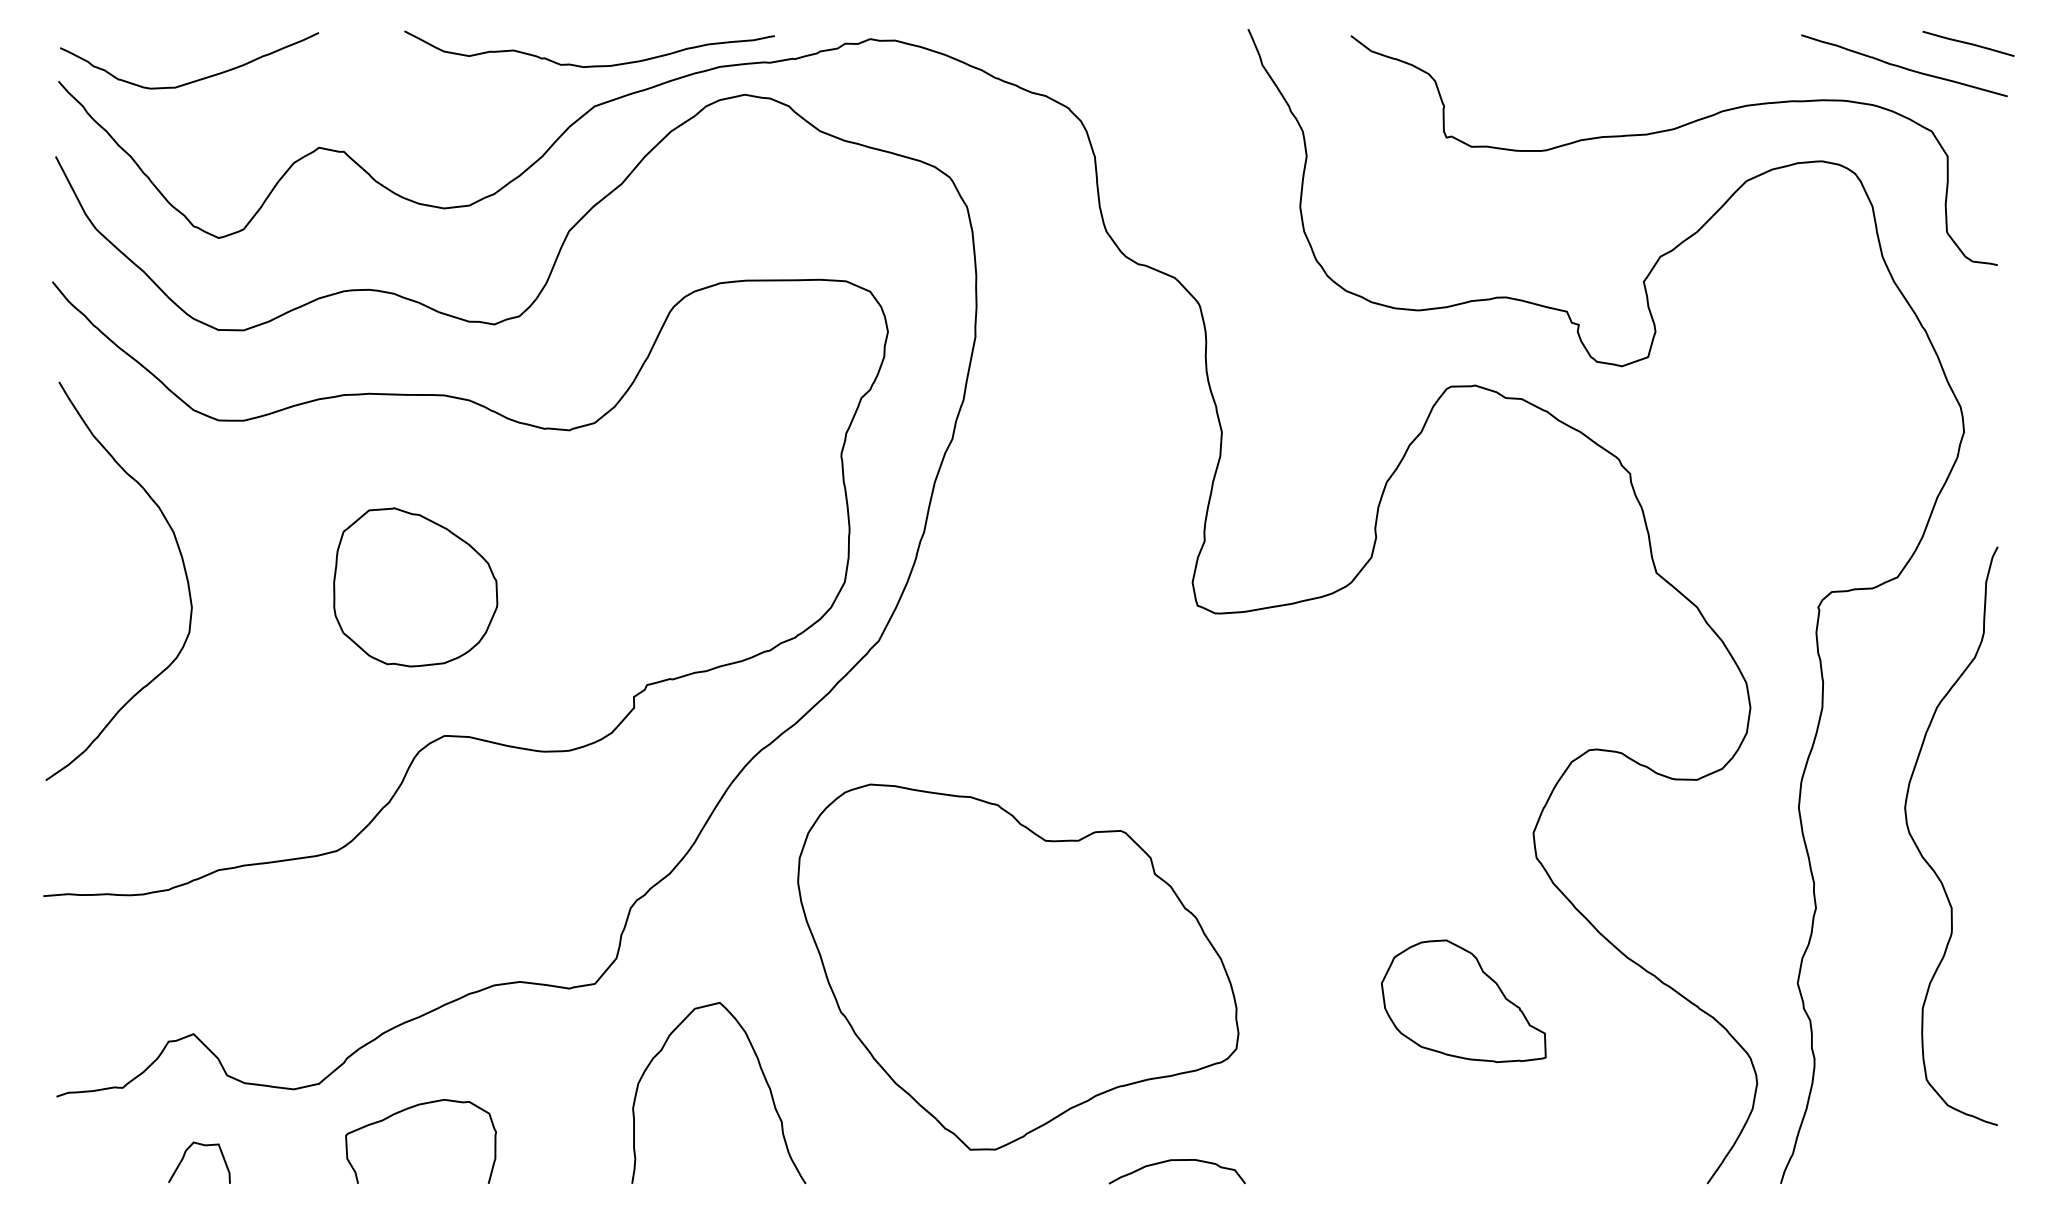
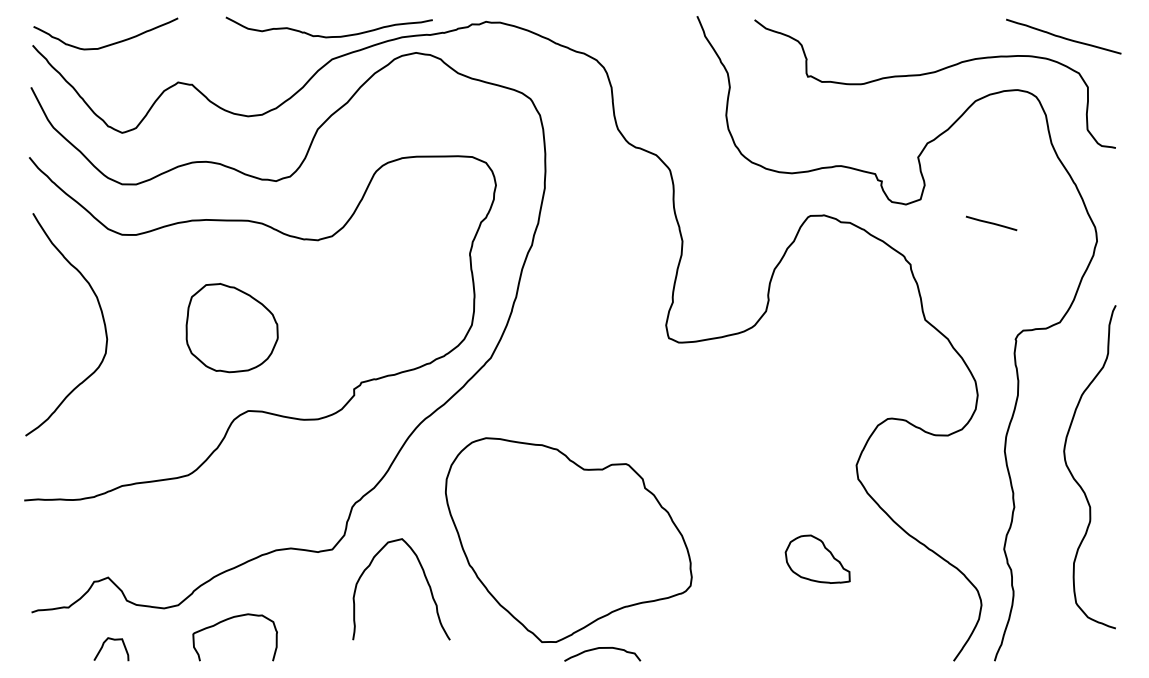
line: (1968, 43) -> (991, 223), moved
part: (1463, 1001) -> (817, 559), size x0.7
curve: (759, 1071) -> (424, 577), moved
curve: (1177, 1161) -> (602, 648), moved

